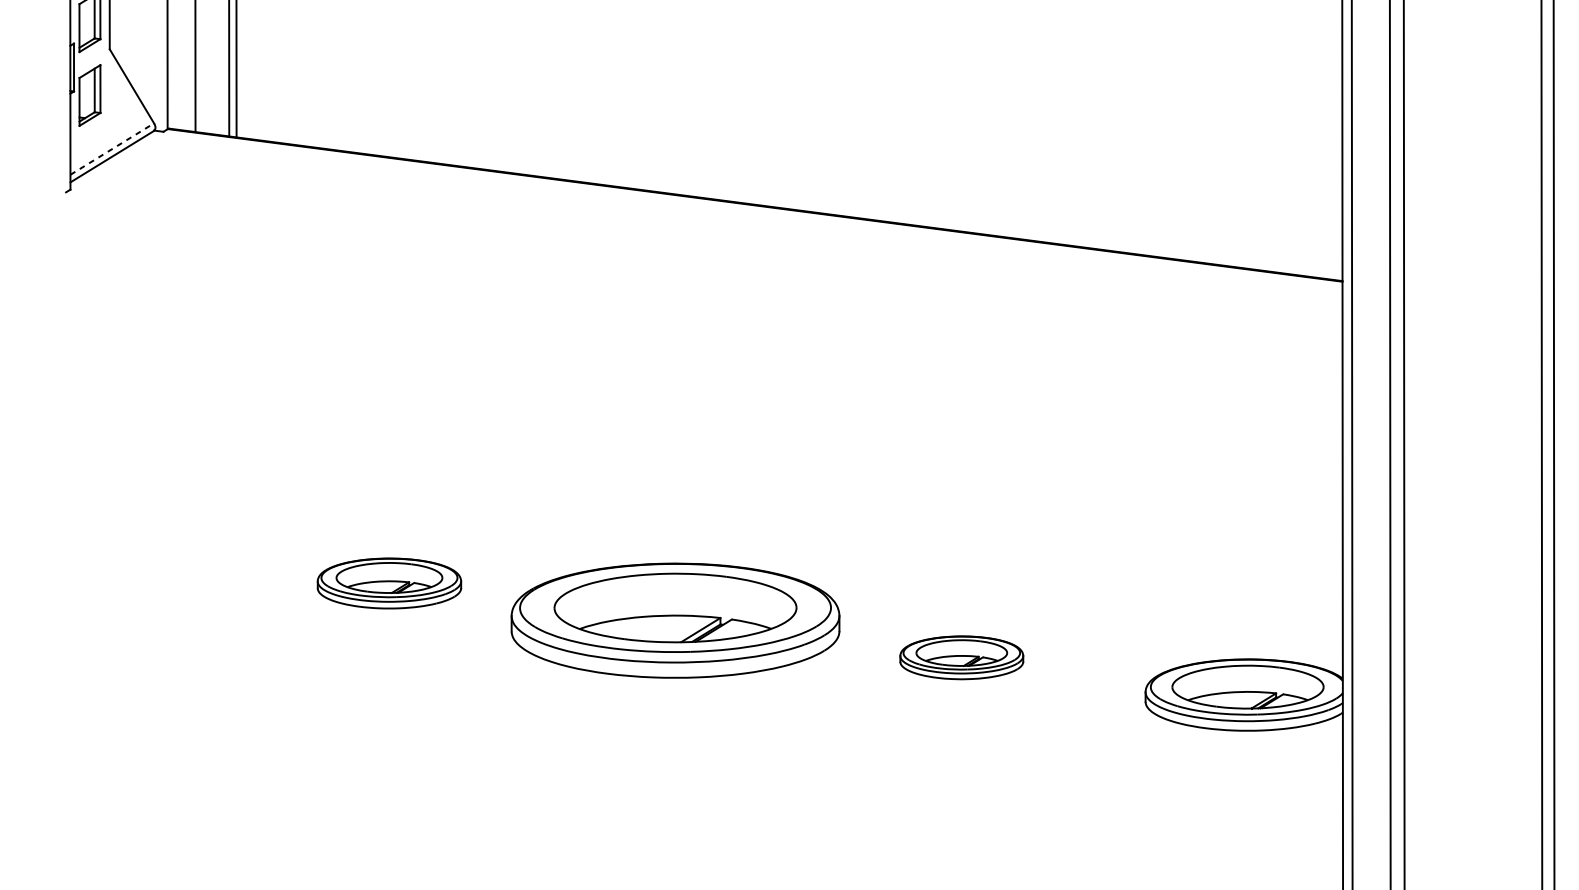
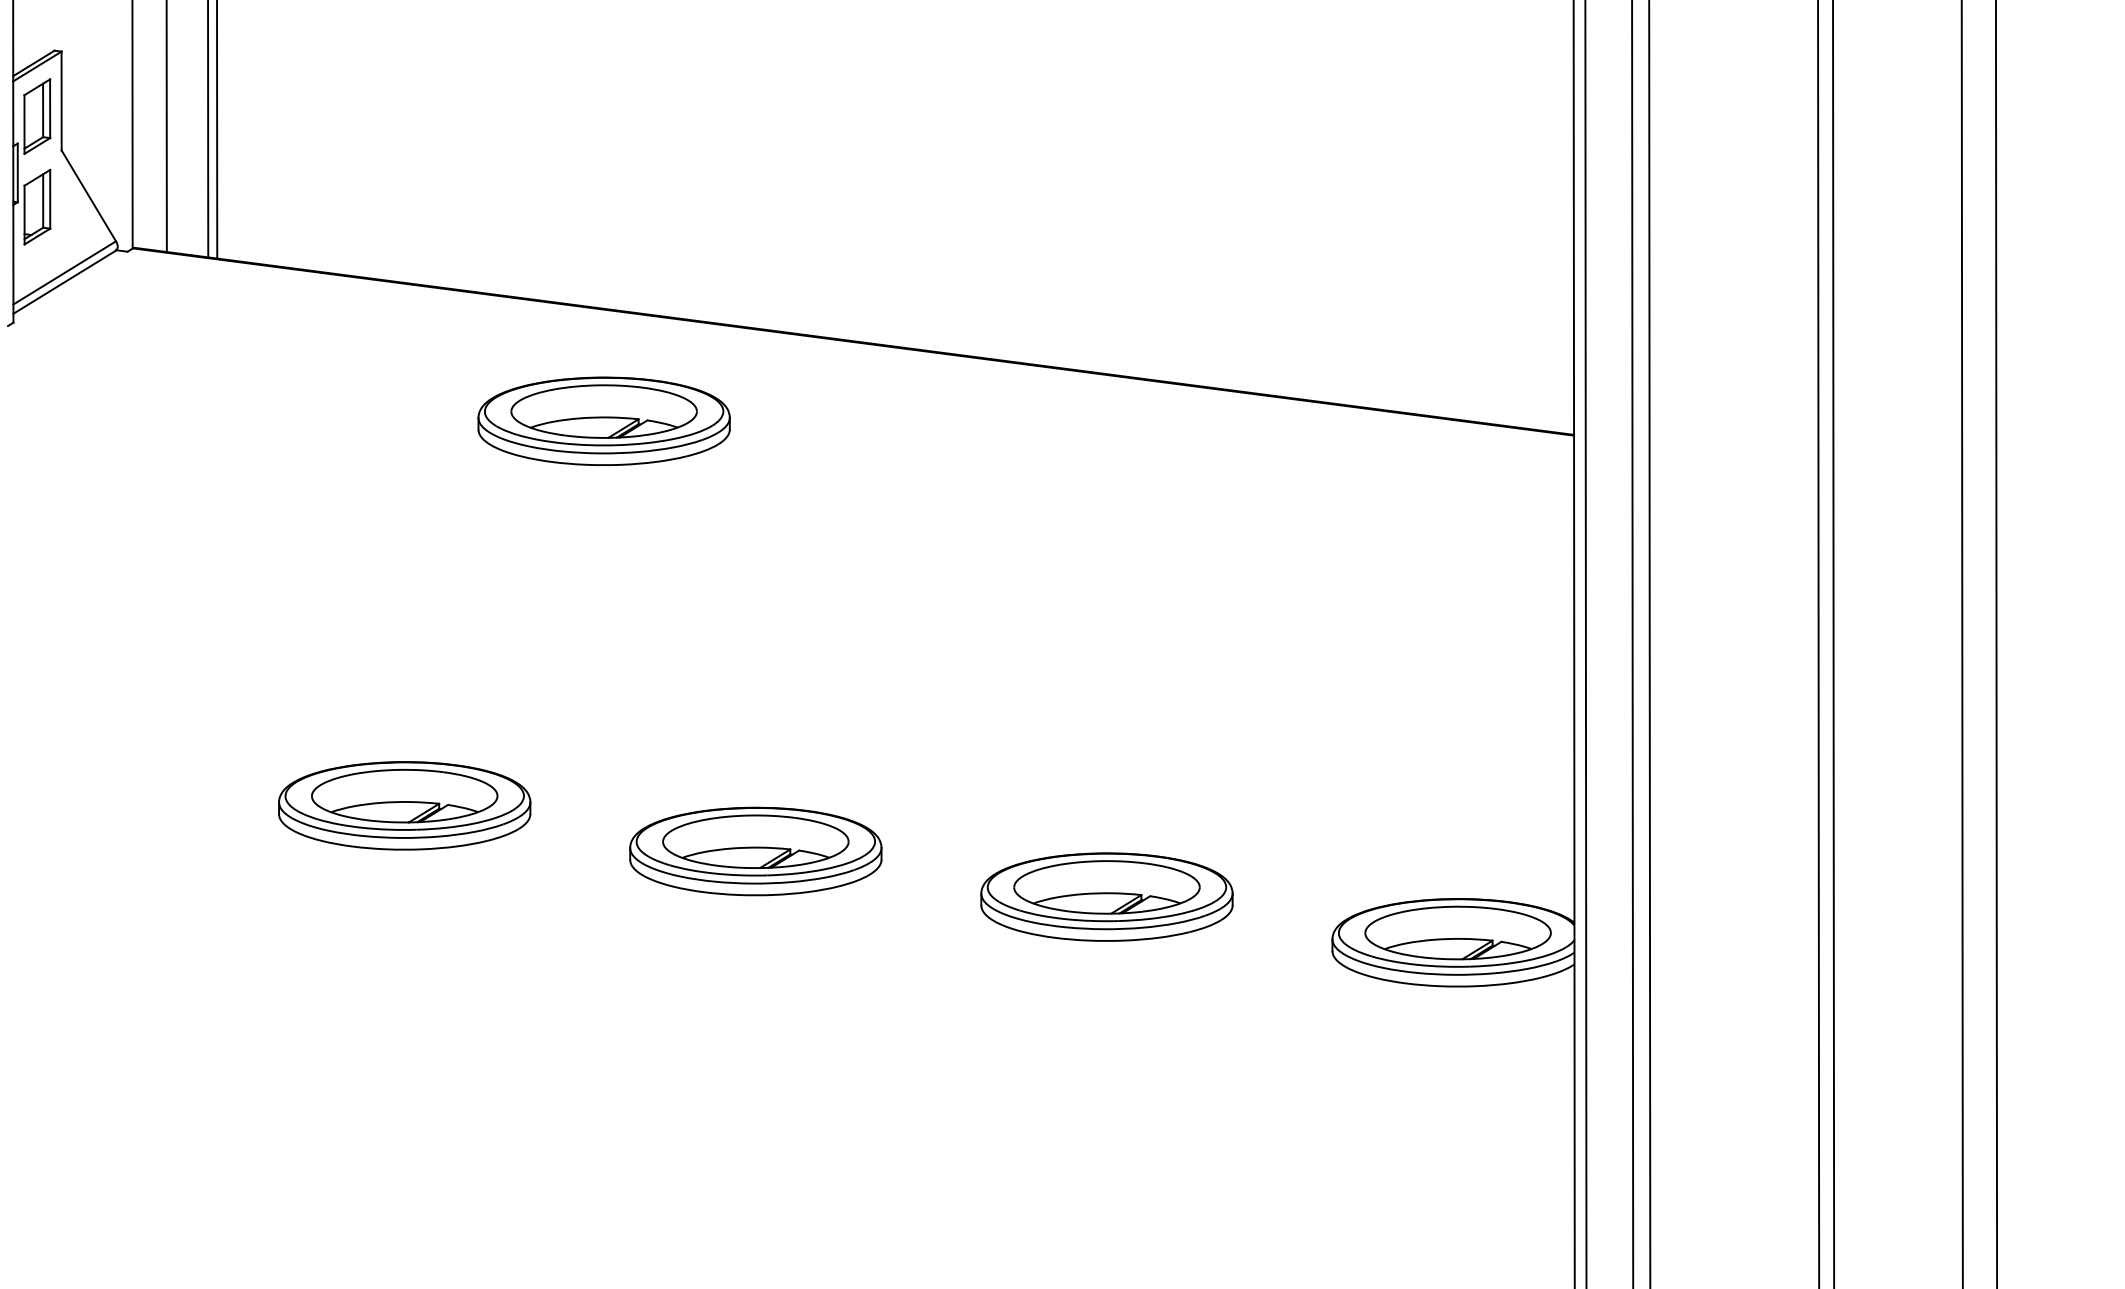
line: (112, 148) -> (65, 272), dashed -> solid
part: (551, 269) -> (603, 420), added
part: (389, 583) -> (404, 805), size x1.43
part: (675, 620) -> (755, 851), size x0.62
part: (961, 657) -> (1106, 896), size x1.67

